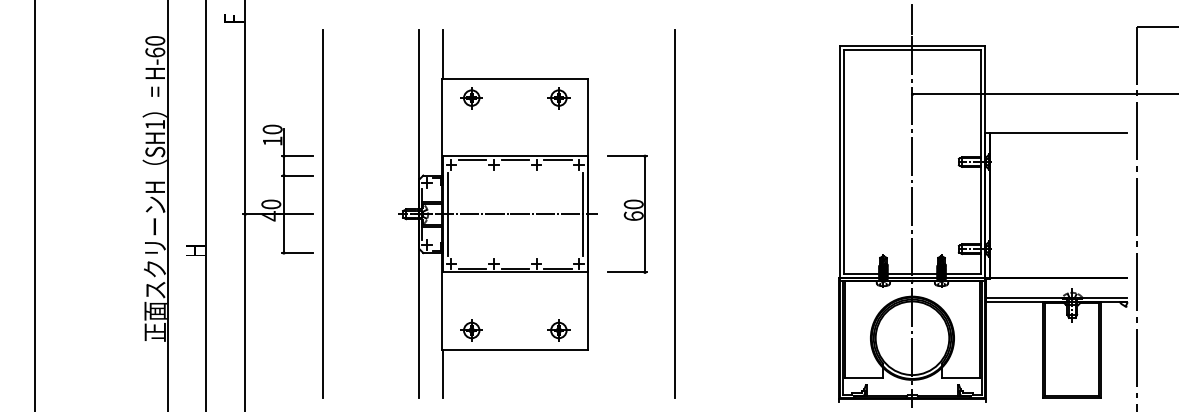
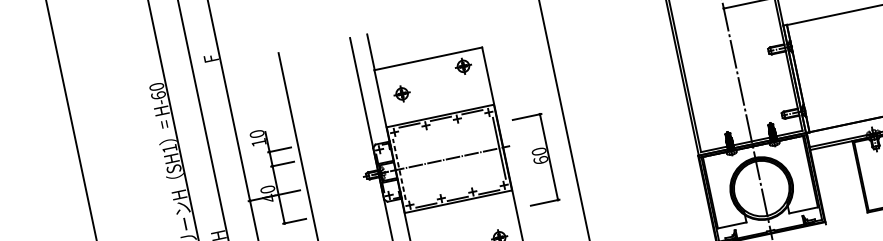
part: (471, 98) -> (402, 94), moved
line: (447, 213) -> (399, 168), solid -> dashed
part: (627, 213) -> (535, 159), moved

